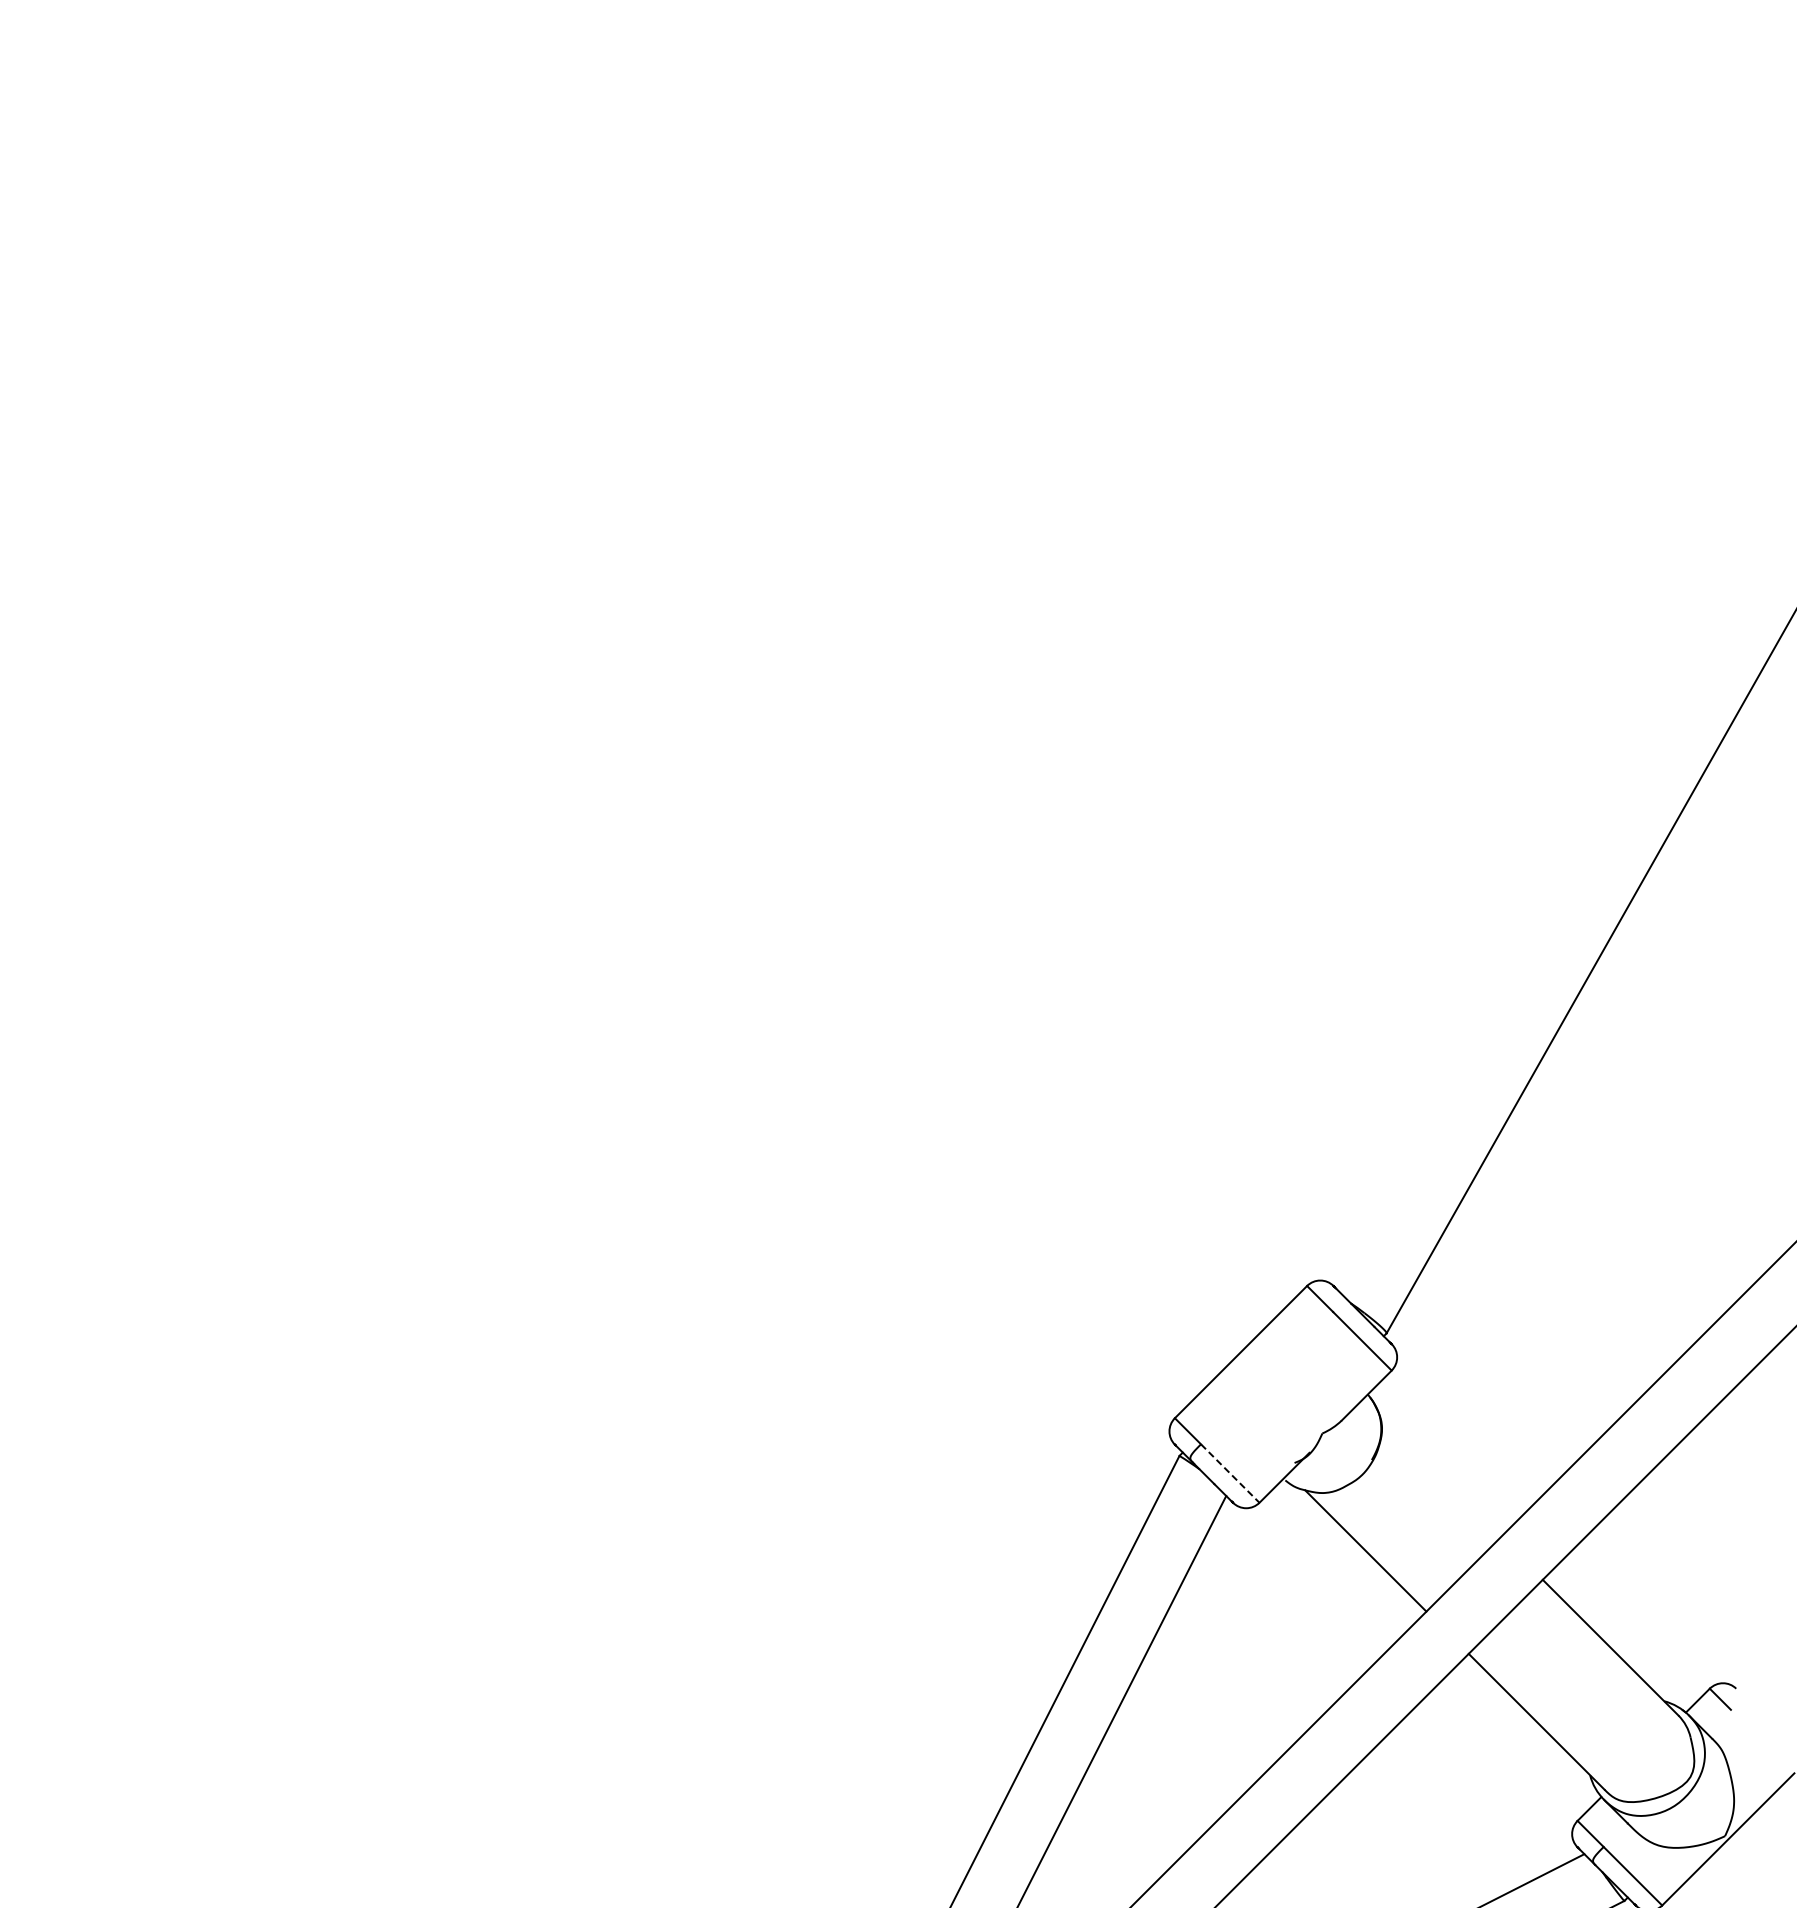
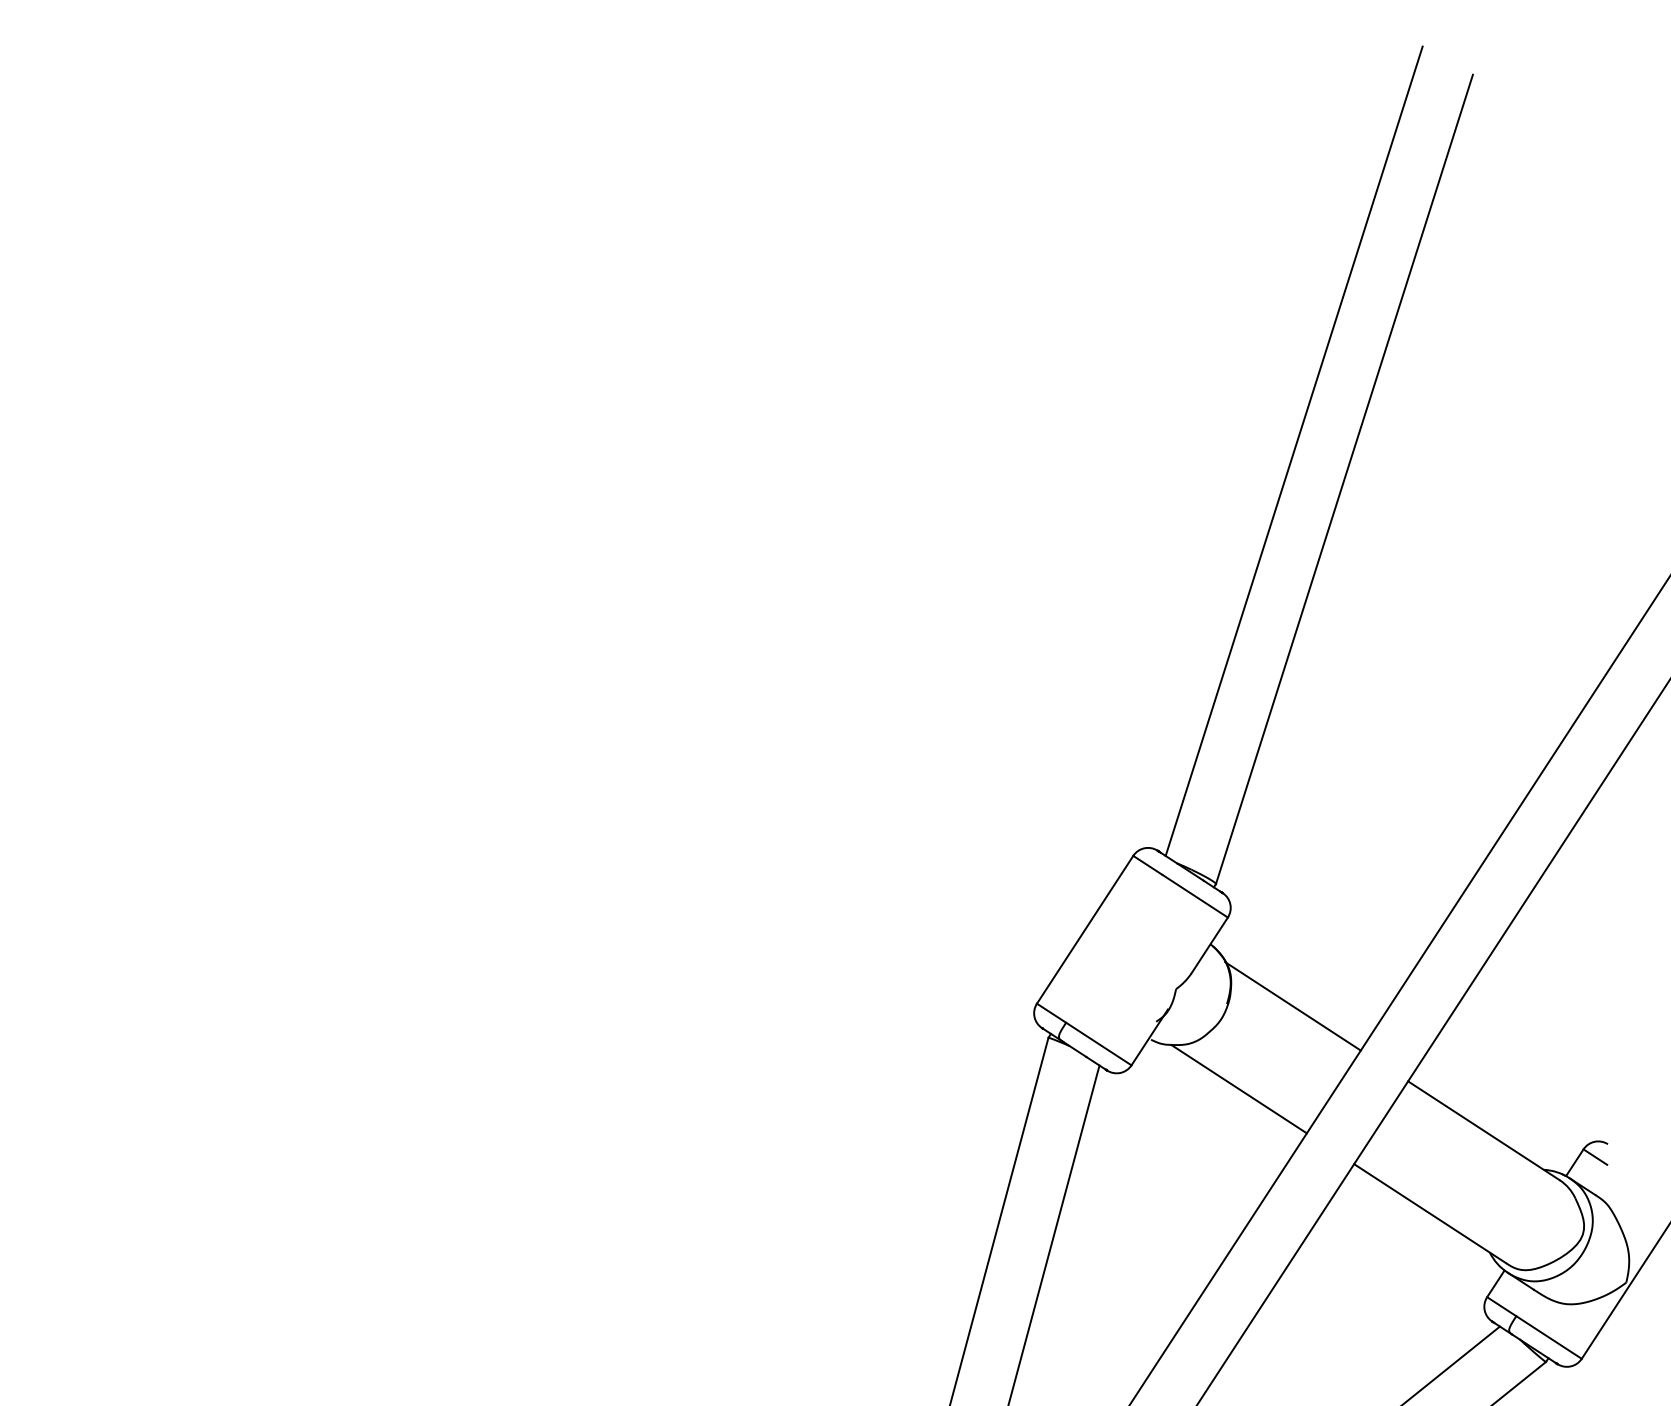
line: (1561, 901) -> (1293, 451), added
line: (1230, 1473) -> (1099, 1043), dashed -> solid
line: (1439, 1476) -> (1292, 1006), added

